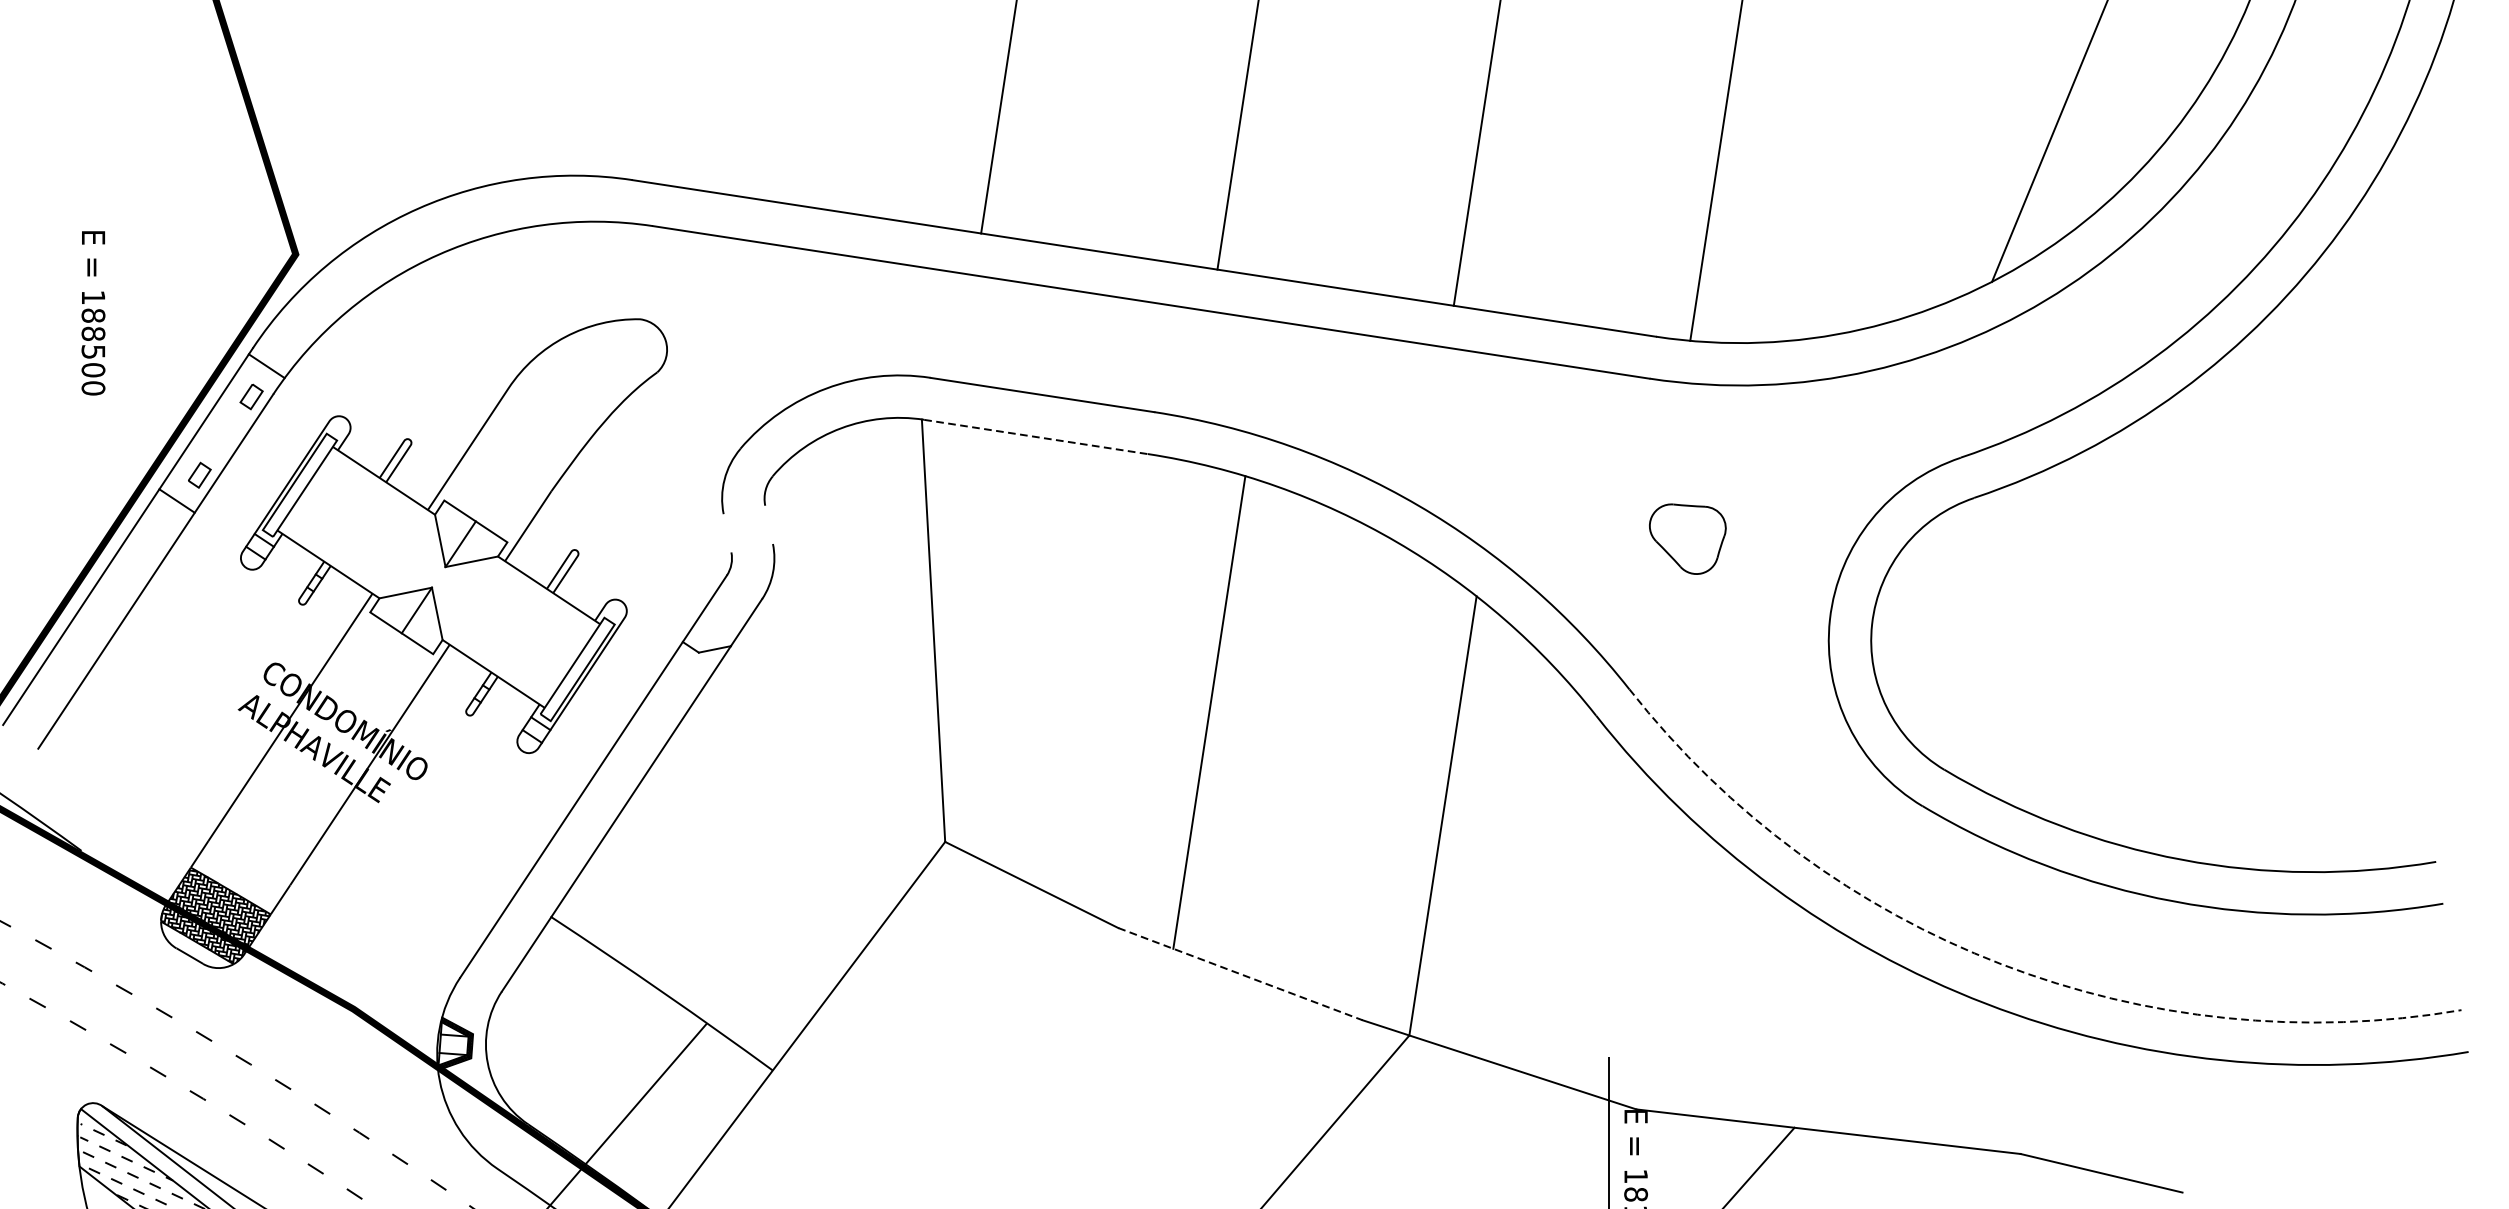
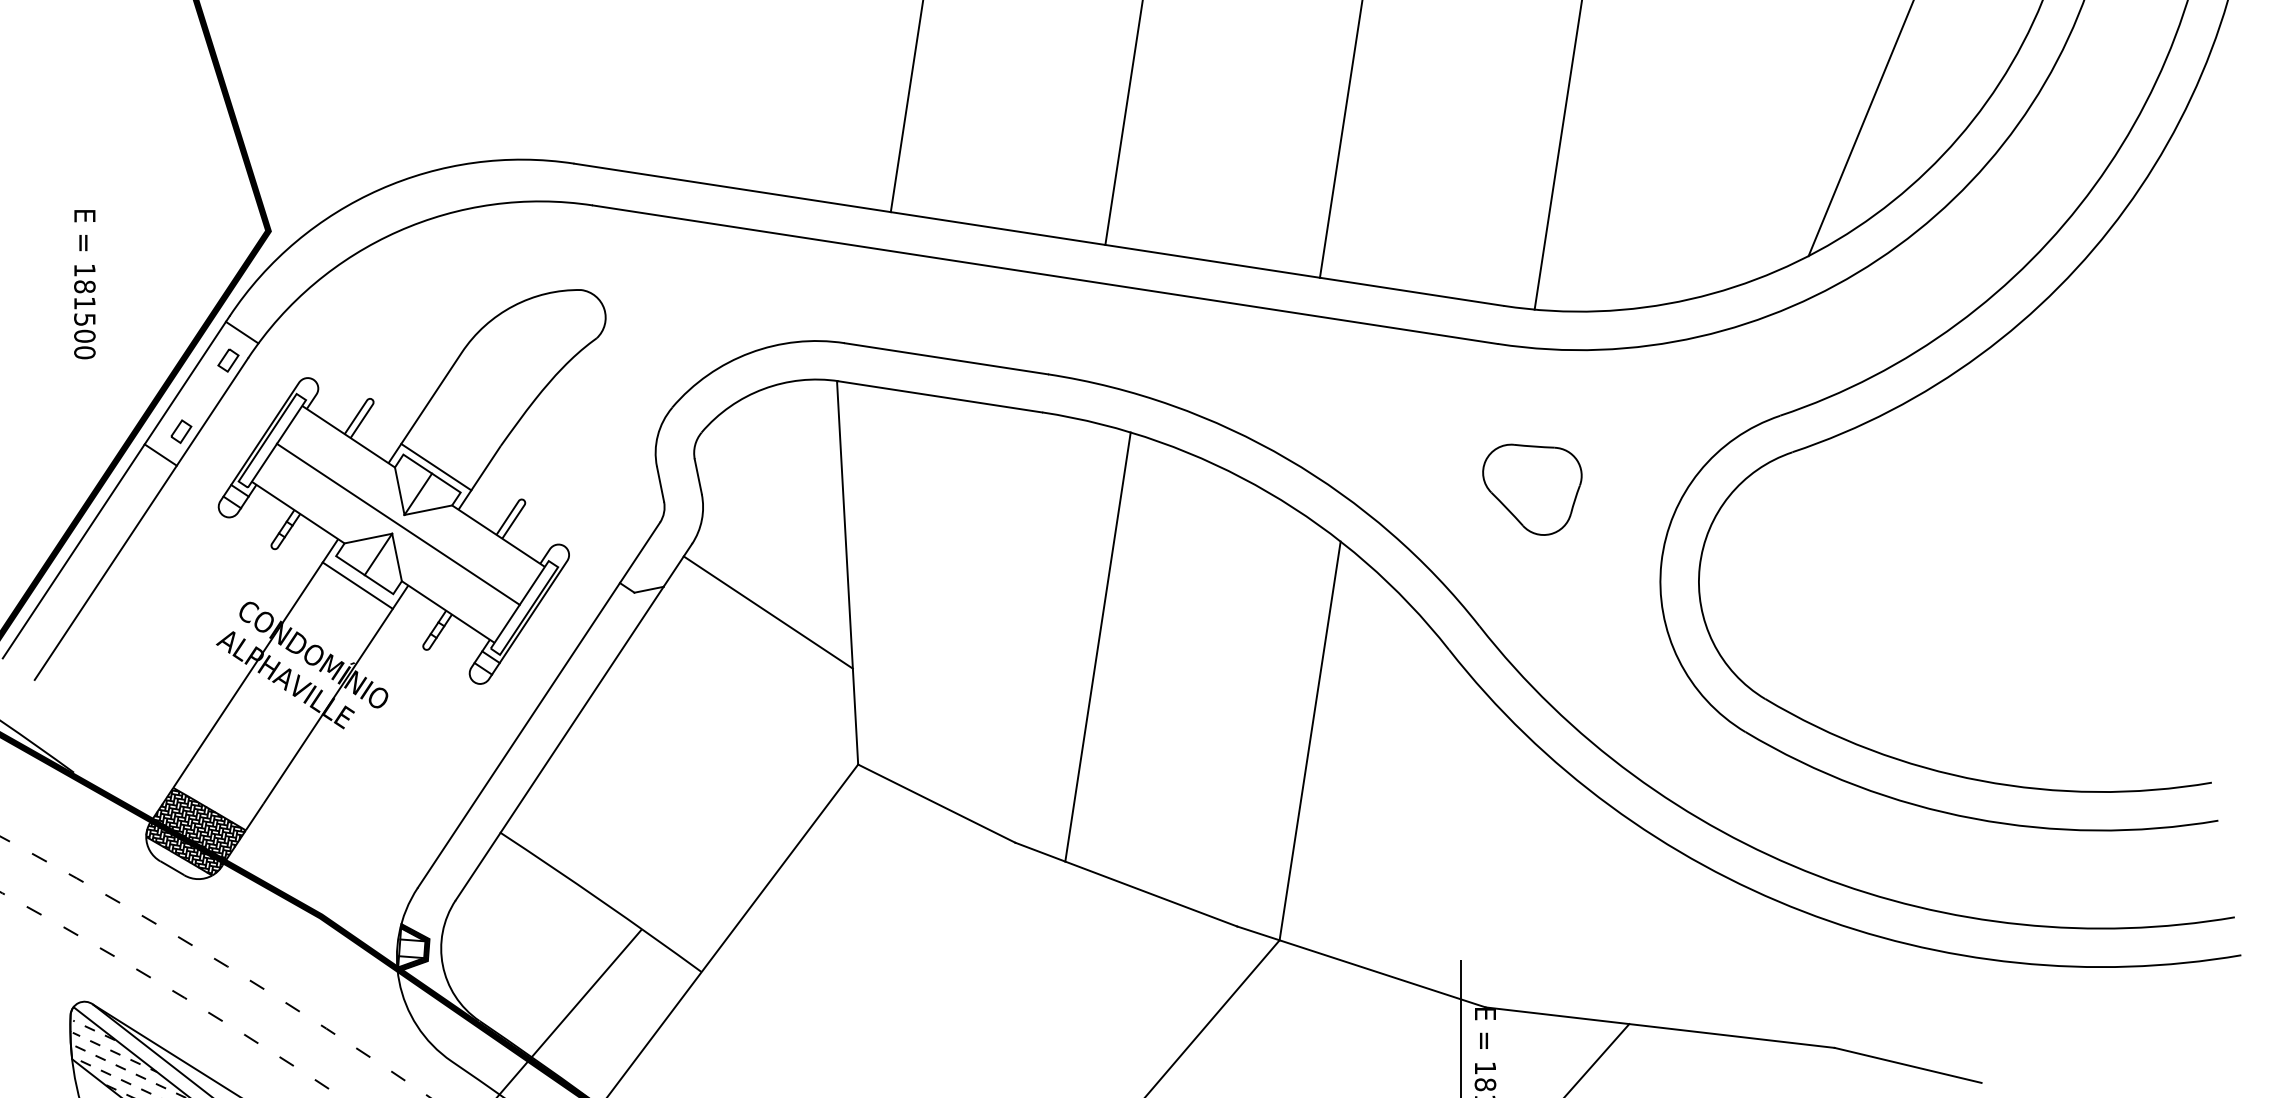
text: (93, 333) -> (84, 302), 188500 -> 181500
line: (1035, 436) -> (940, 396), dashed -> solid
line: (480, 513) -> (436, 466), added
line: (768, 524) -> (697, 476), added
line: (727, 532) -> (660, 483), added
part: (1687, 538) -> (1532, 489), size x1.43
line: (437, 576) -> (397, 523), added
line: (393, 644) -> (357, 585), added
line: (845, 674) -> (767, 612), added
arc: (2001, 964) -> (1817, 875), dashed -> solid
line: (1240, 974) -> (1126, 884), dashed -> solid

